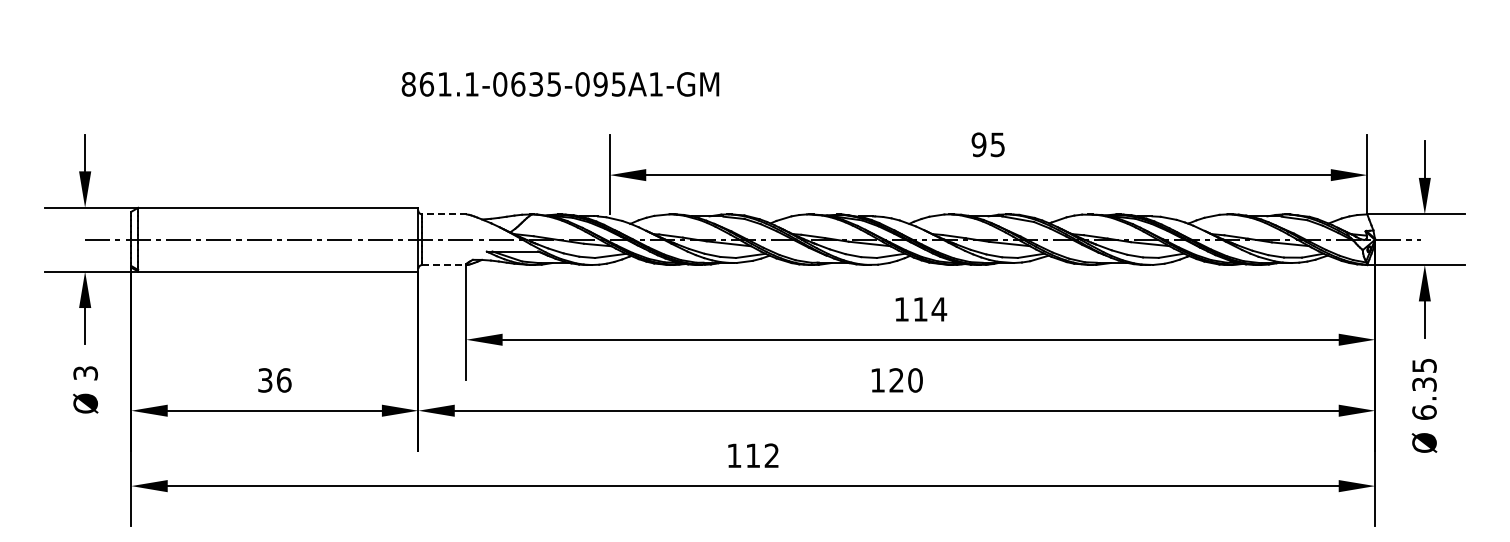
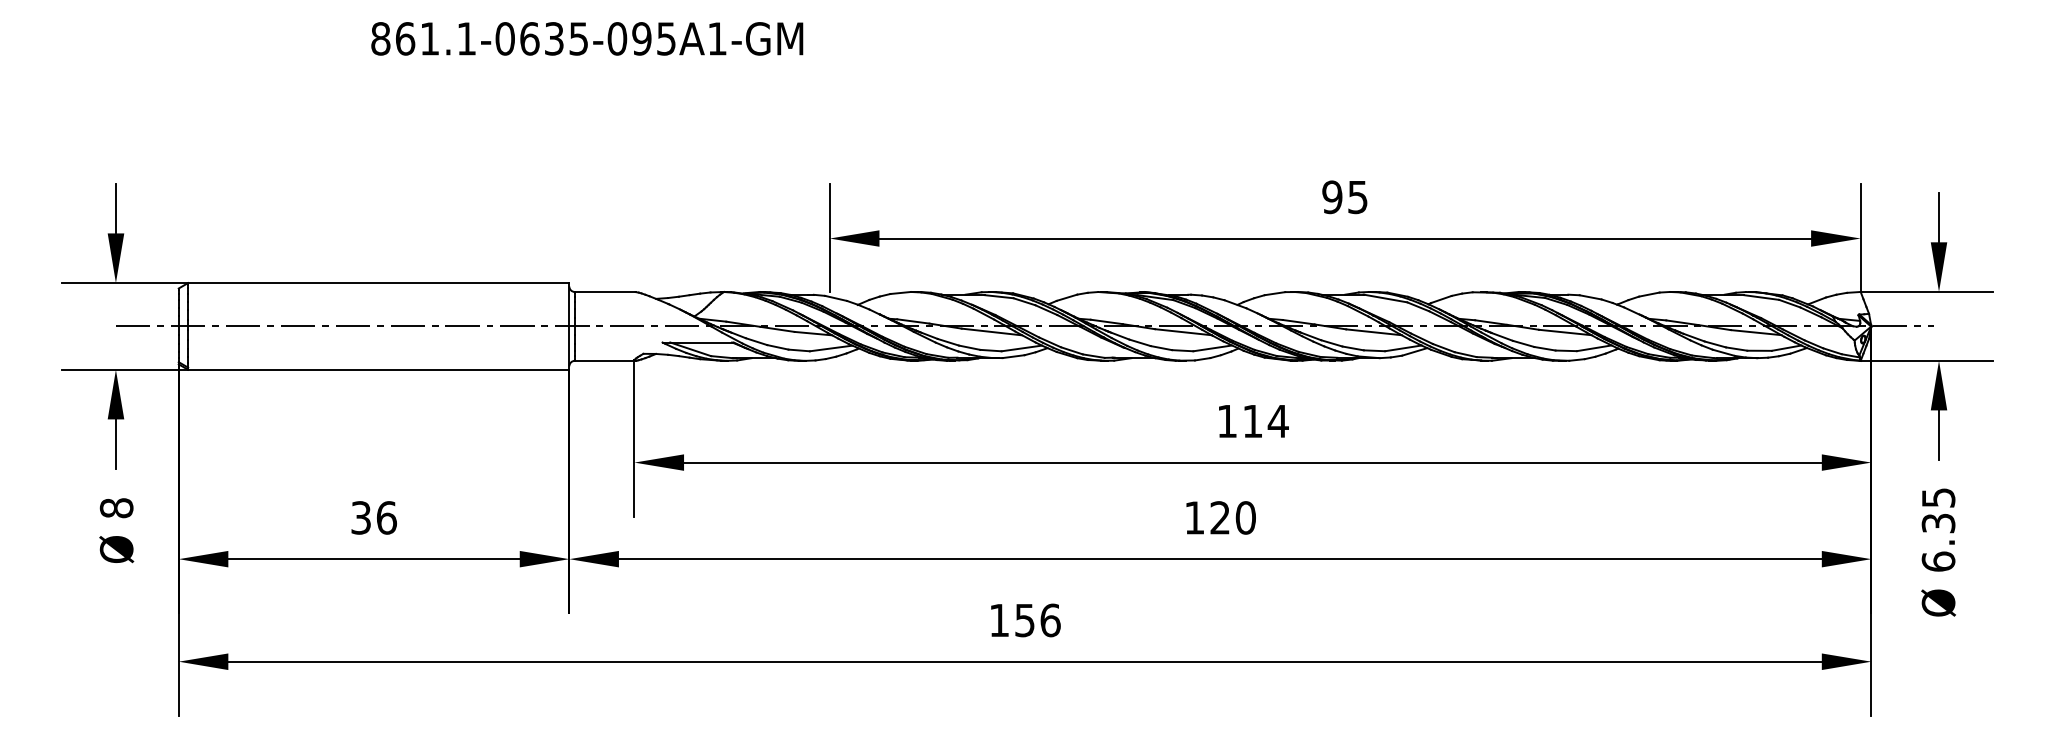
text: (560, 84) -> (587, 39), moved
line: (444, 214) -> (604, 292), dashed -> solid
line: (445, 265) -> (606, 361), dashed -> solid
text: (85, 373) -> (116, 508), 3 -> 8
text: (762, 455) -> (1037, 620), 112 -> 156

